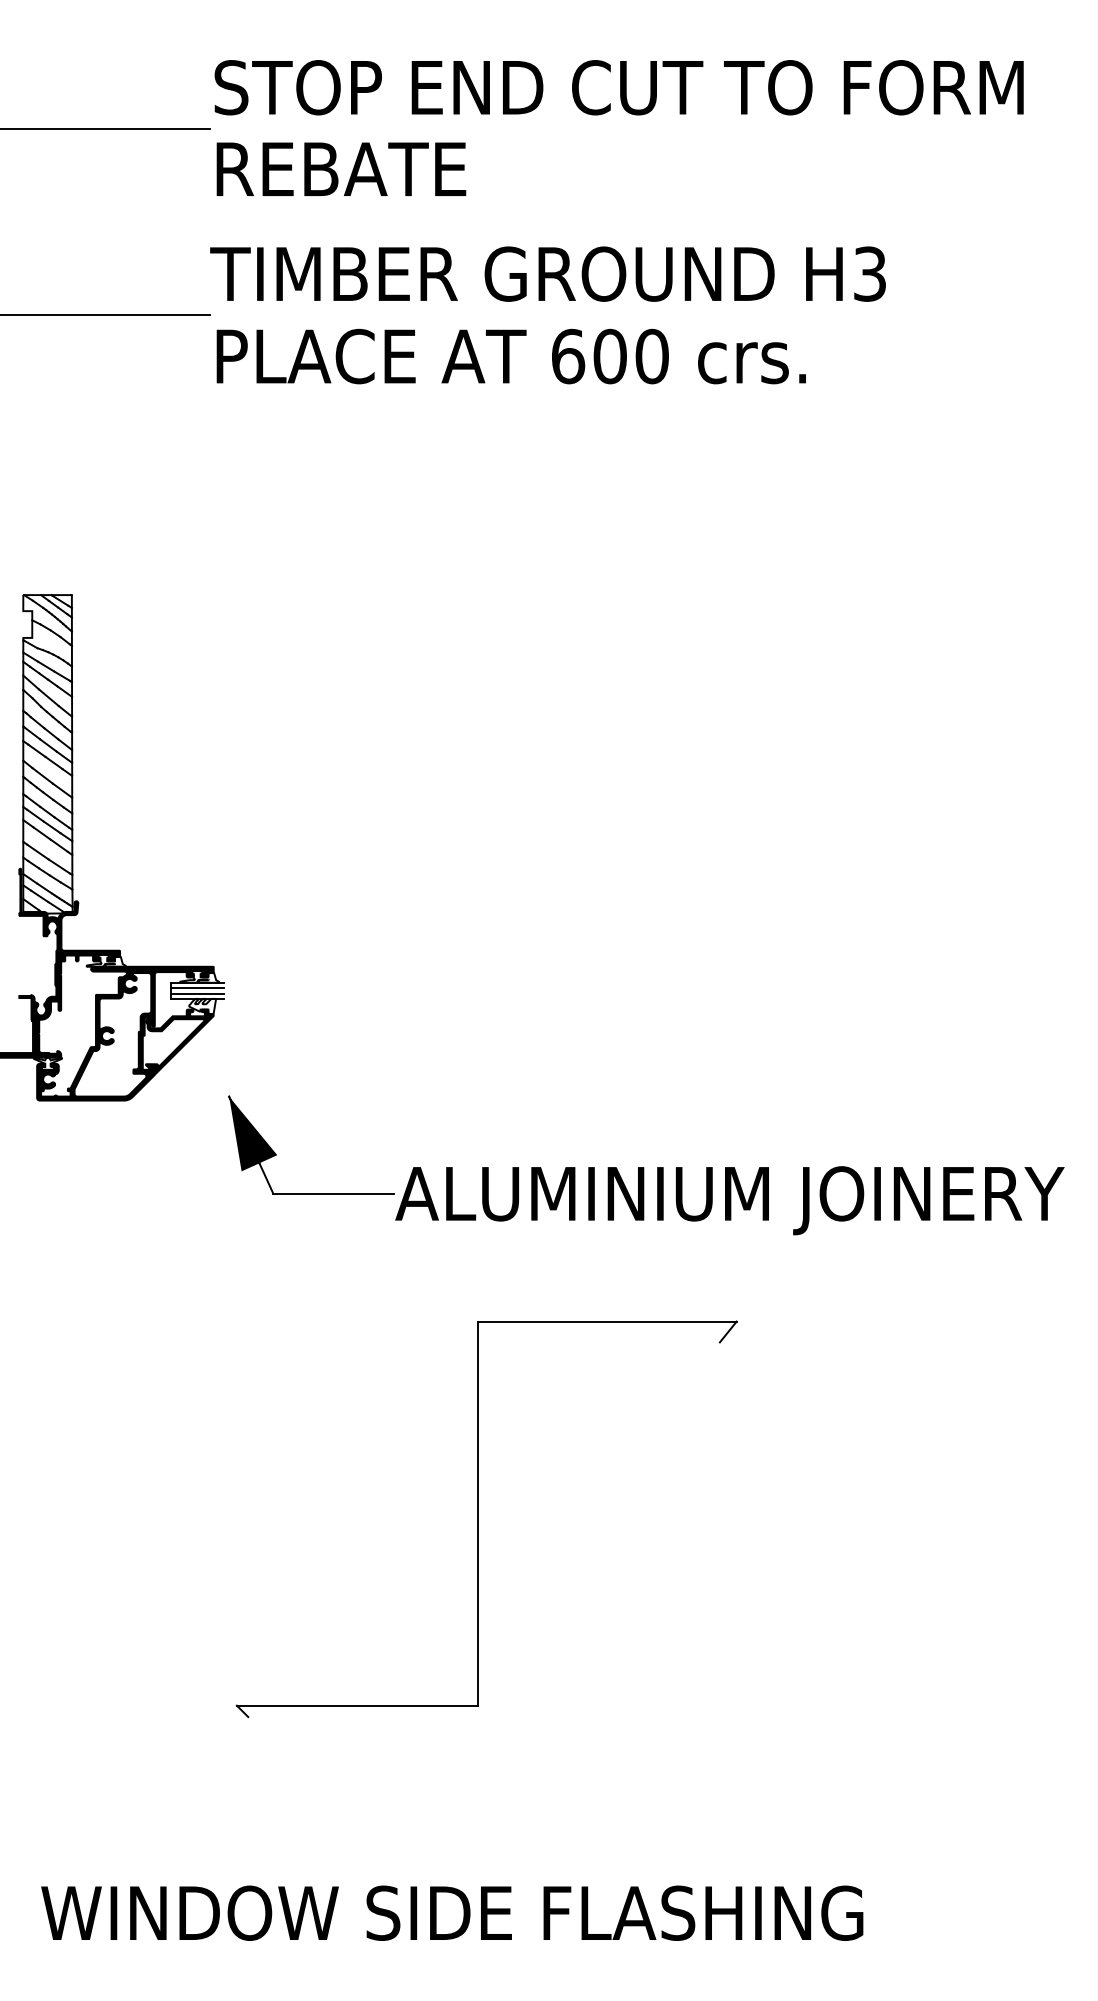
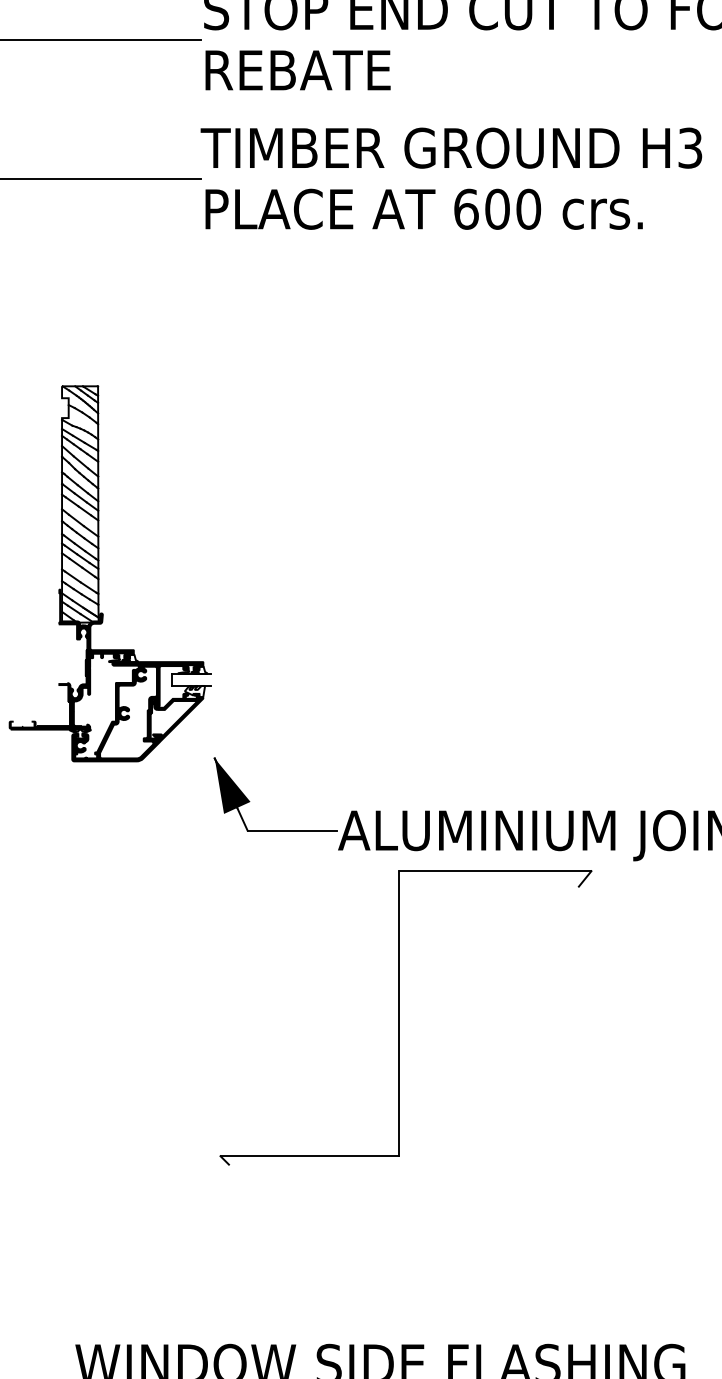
line: (197, 988) -> (191, 678), removed
line: (197, 993) -> (191, 681), removed
part: (478, 1519) -> (399, 1018), moved

